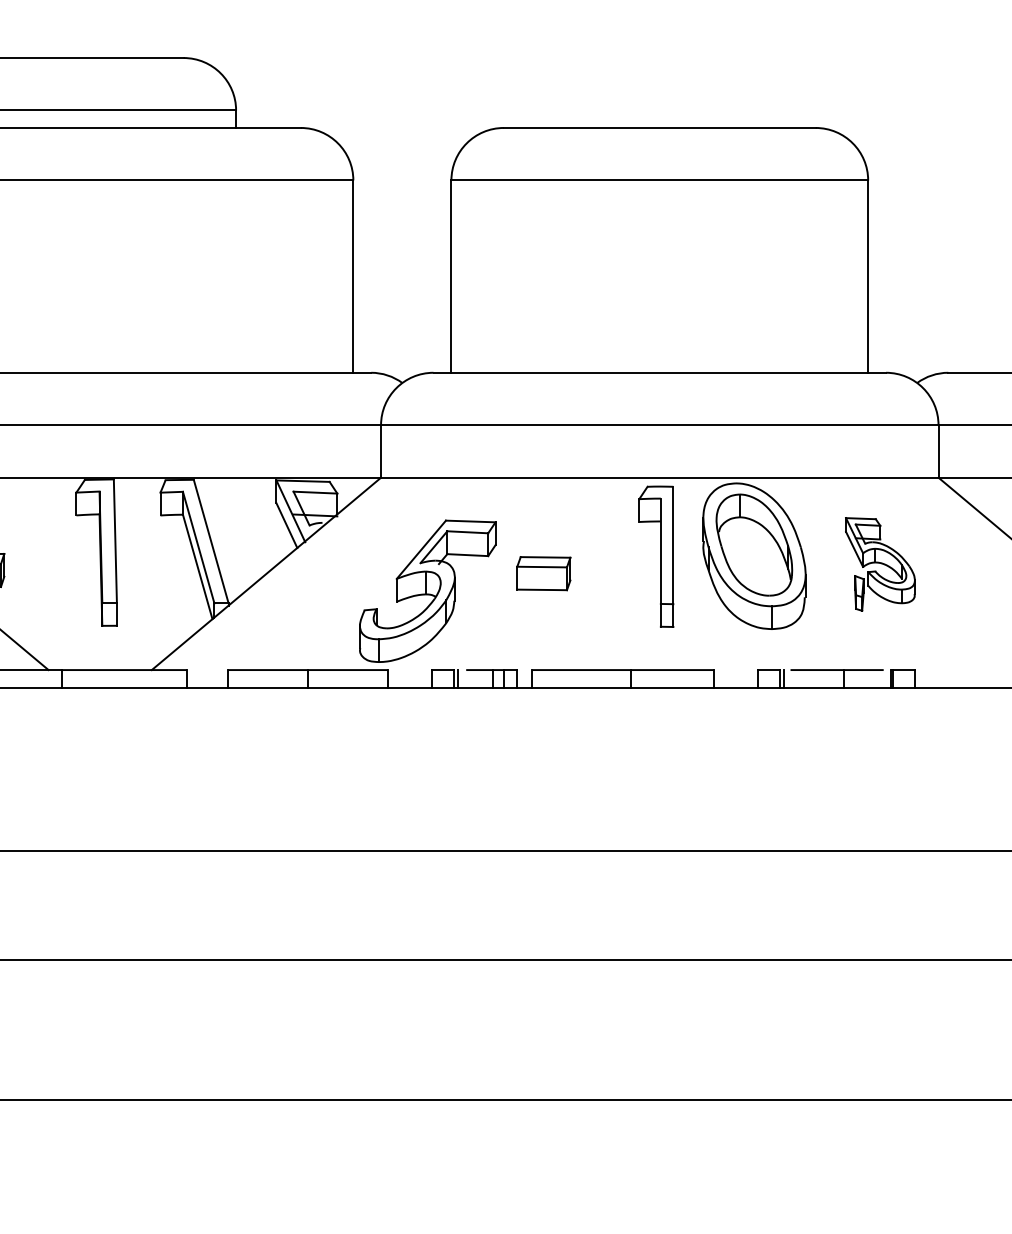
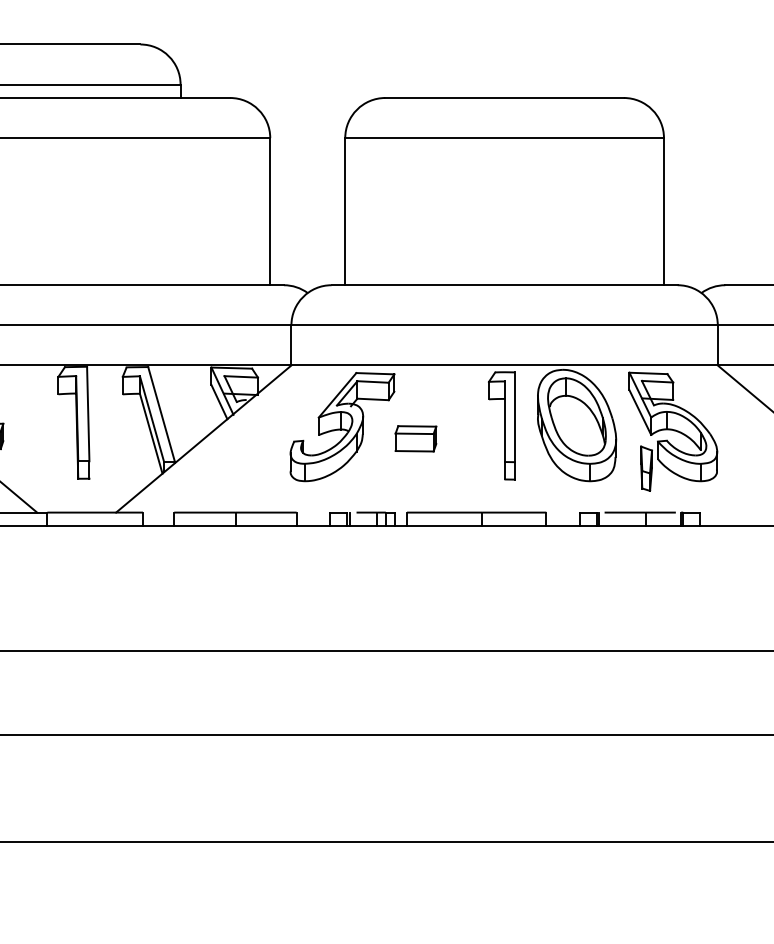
part: (880, 564) -> (673, 431), size x1.67
part: (427, 590) -> (342, 426), moved

